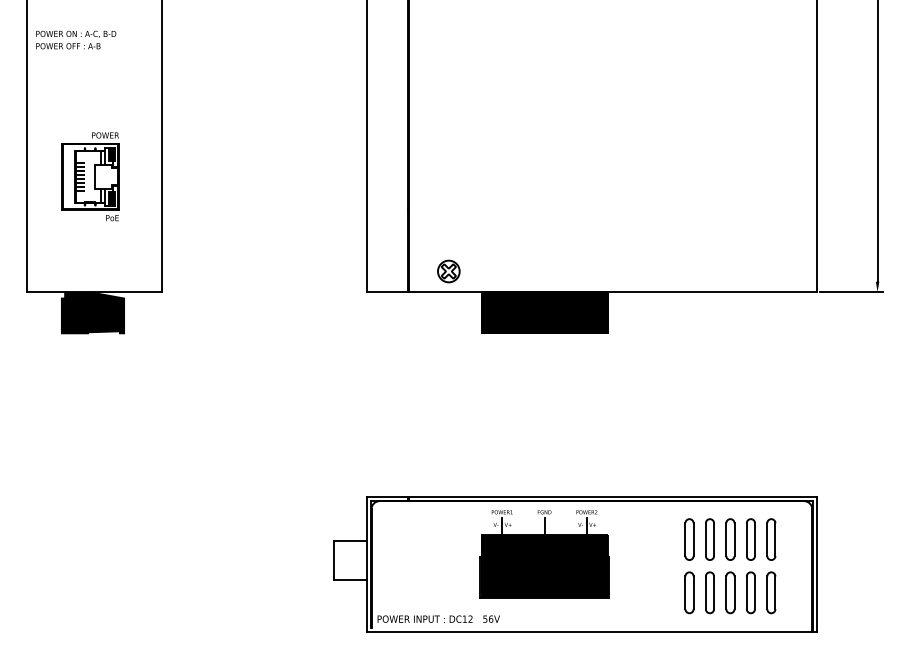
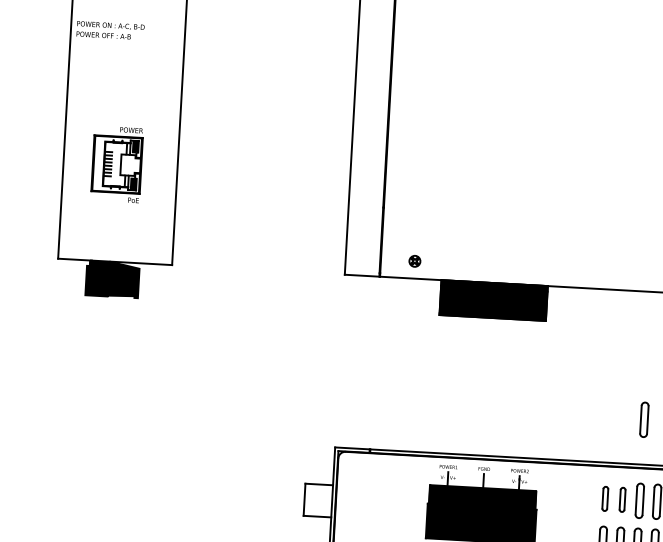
text: (76, 39) -> (110, 30), moved
part: (448, 271) -> (414, 261), size x0.6
part: (730, 443) -> (644, 419), added
part: (689, 539) -> (605, 498), size x0.7
part: (709, 539) -> (622, 499), size x0.7

